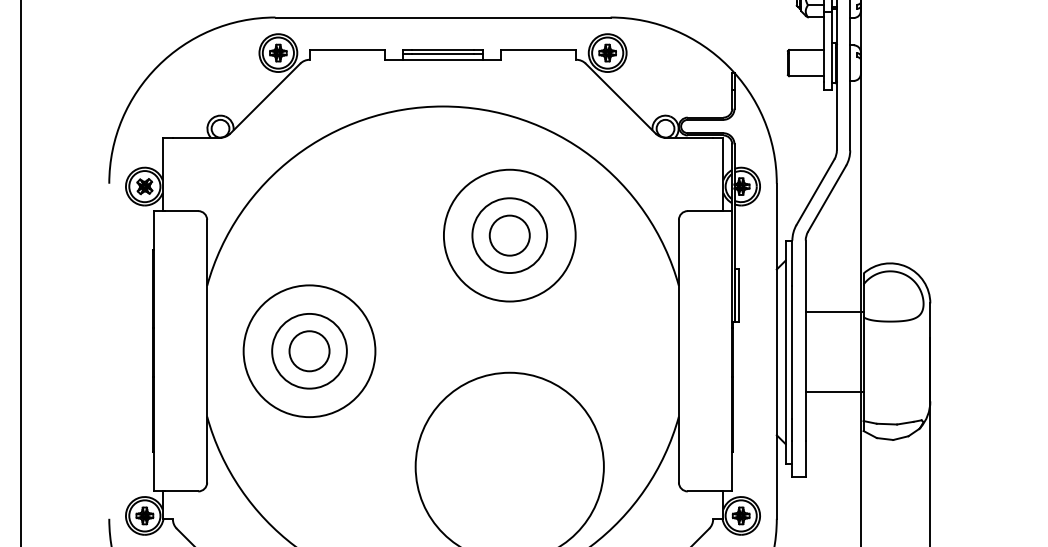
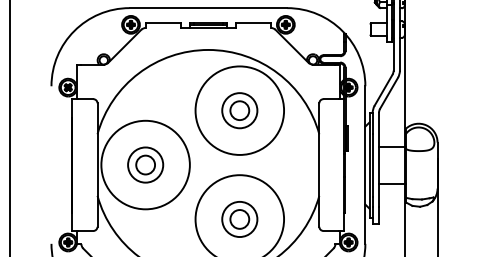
circle: (509, 235) -> (239, 110), size x1.43
circle: (309, 350) -> (145, 164), size x1.43
part: (509, 467) -> (239, 219), added

